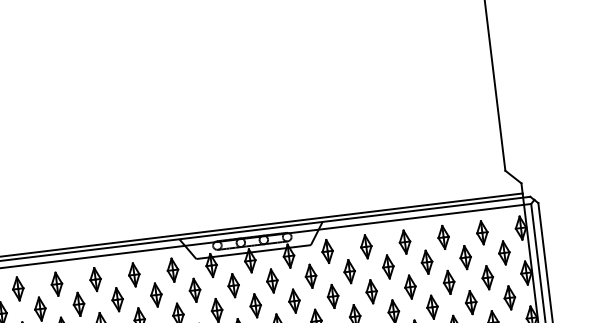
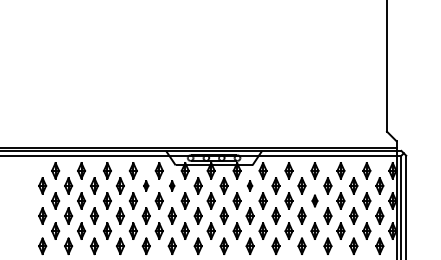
part: (310, 275) -> (249, 185), size x0.6
part: (409, 286) -> (314, 200), size x0.7
part: (193, 289) -> (171, 185), size x0.6
part: (154, 294) -> (145, 185), size x0.6

